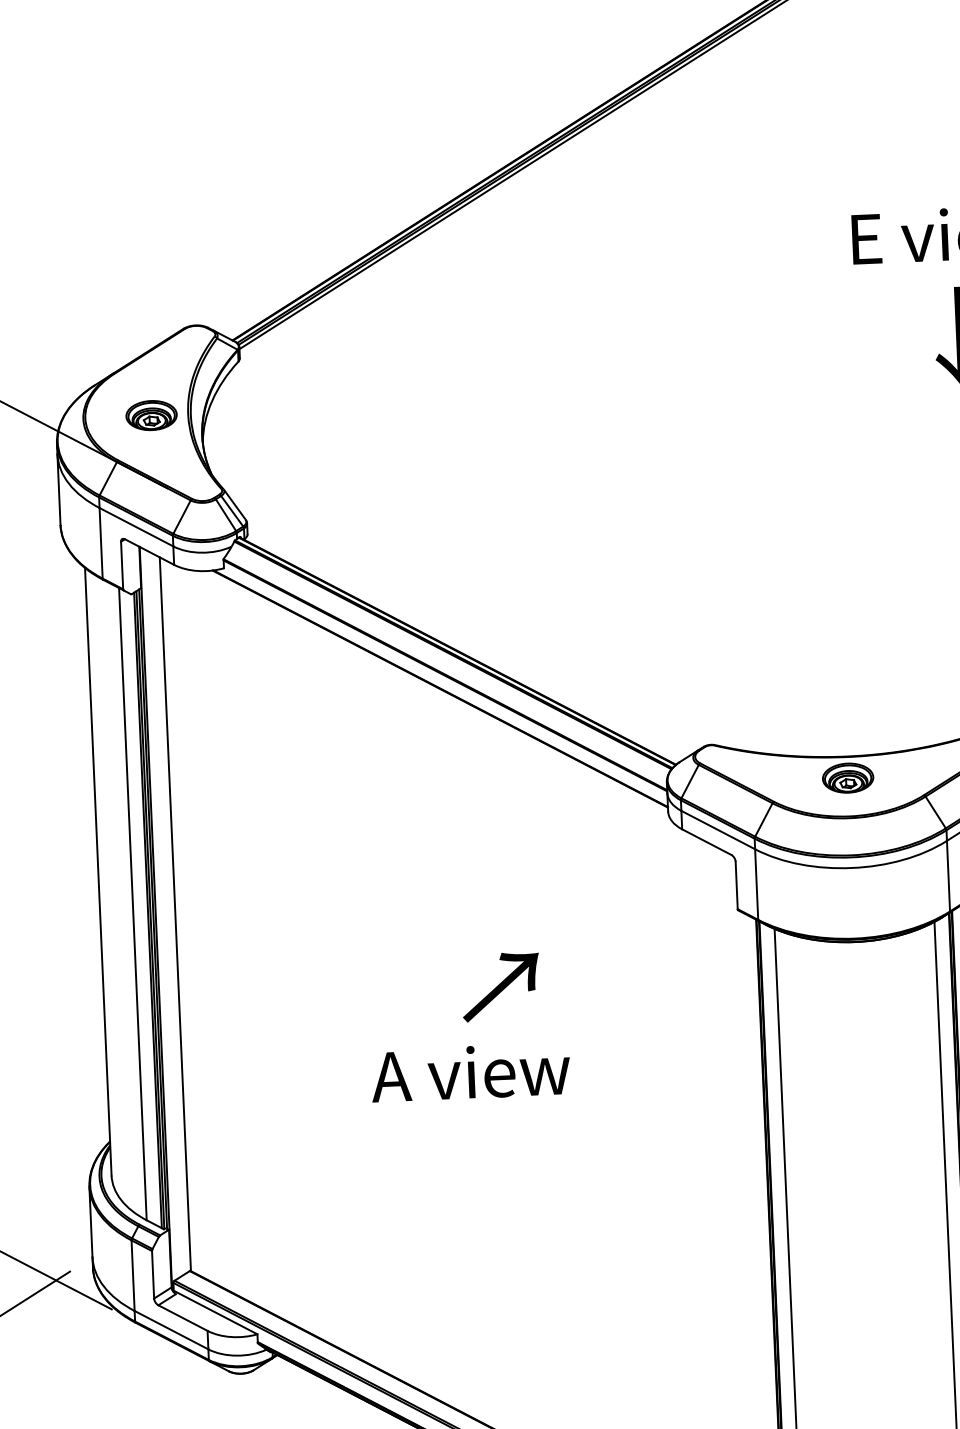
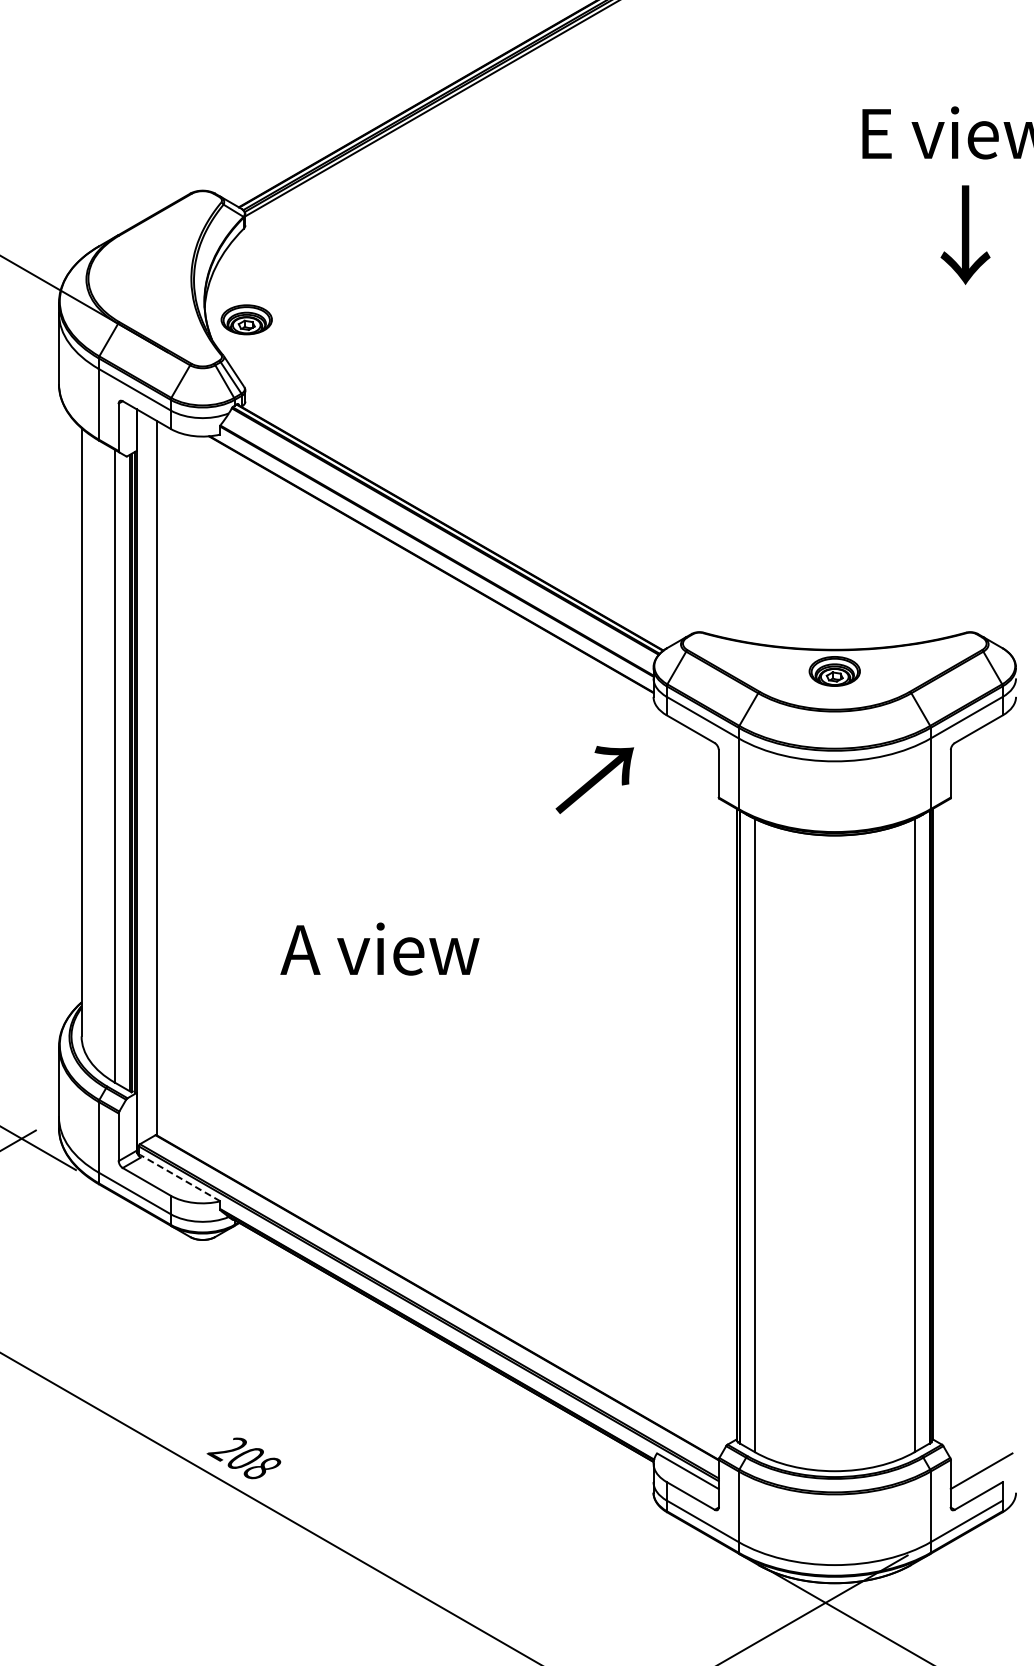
part: (151, 415) -> (246, 319), moved
text: (500, 986) -> (594, 779), moved
text: (470, 1071) -> (379, 948), moved
line: (216, 1313) -> (180, 1178), solid -> dashed

